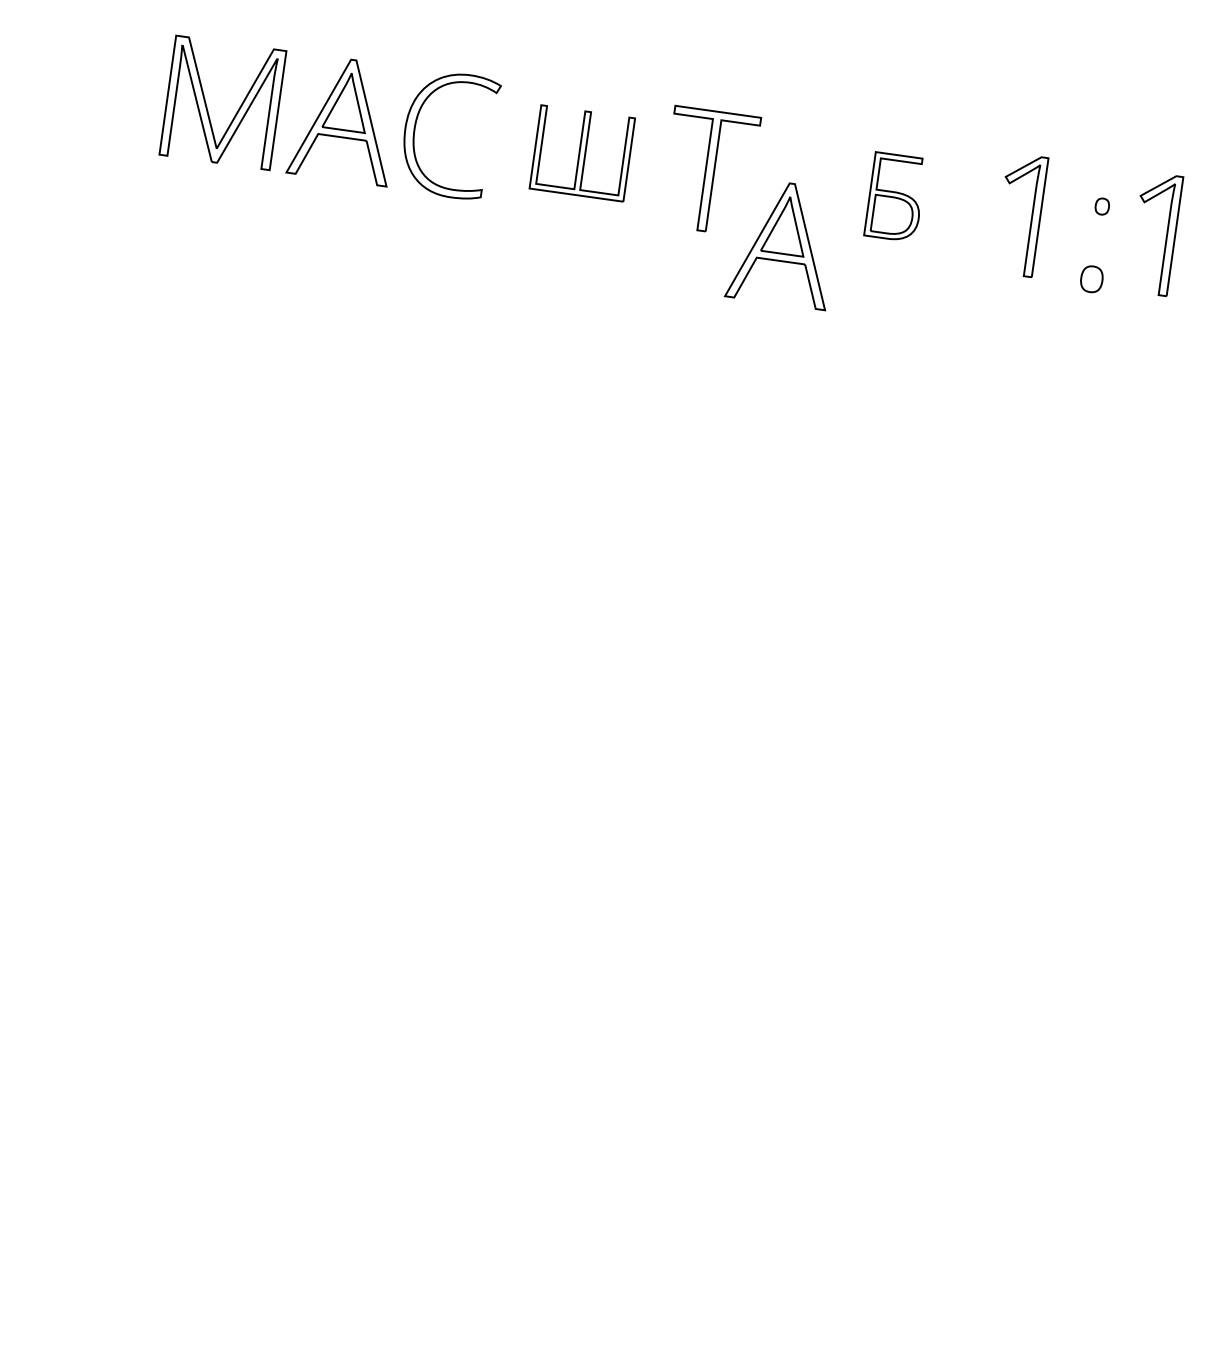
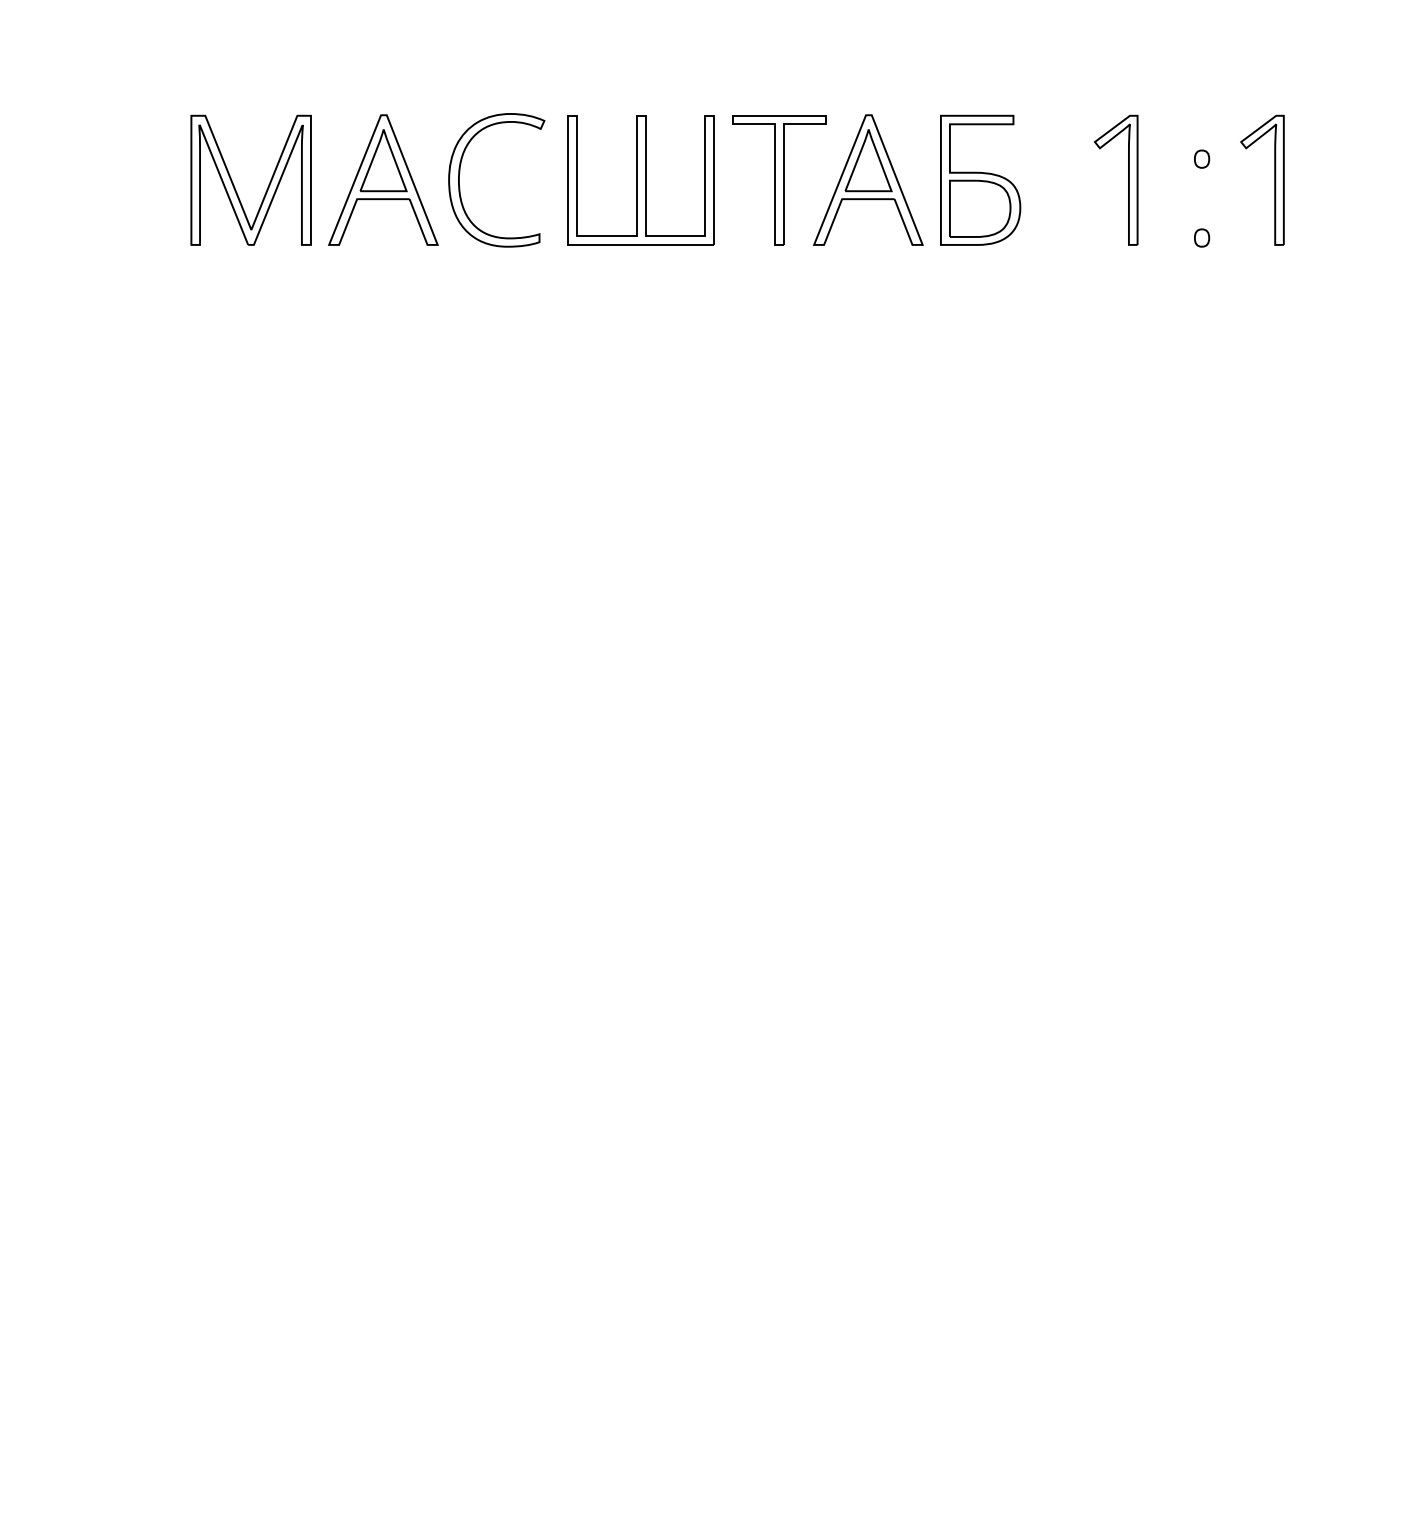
part: (581, 153) -> (640, 180), size x1.43
part: (895, 196) -> (980, 179), size x1.43
part: (783, 242) -> (868, 179), moved
part: (1092, 278) -> (1202, 237), size x0.62

